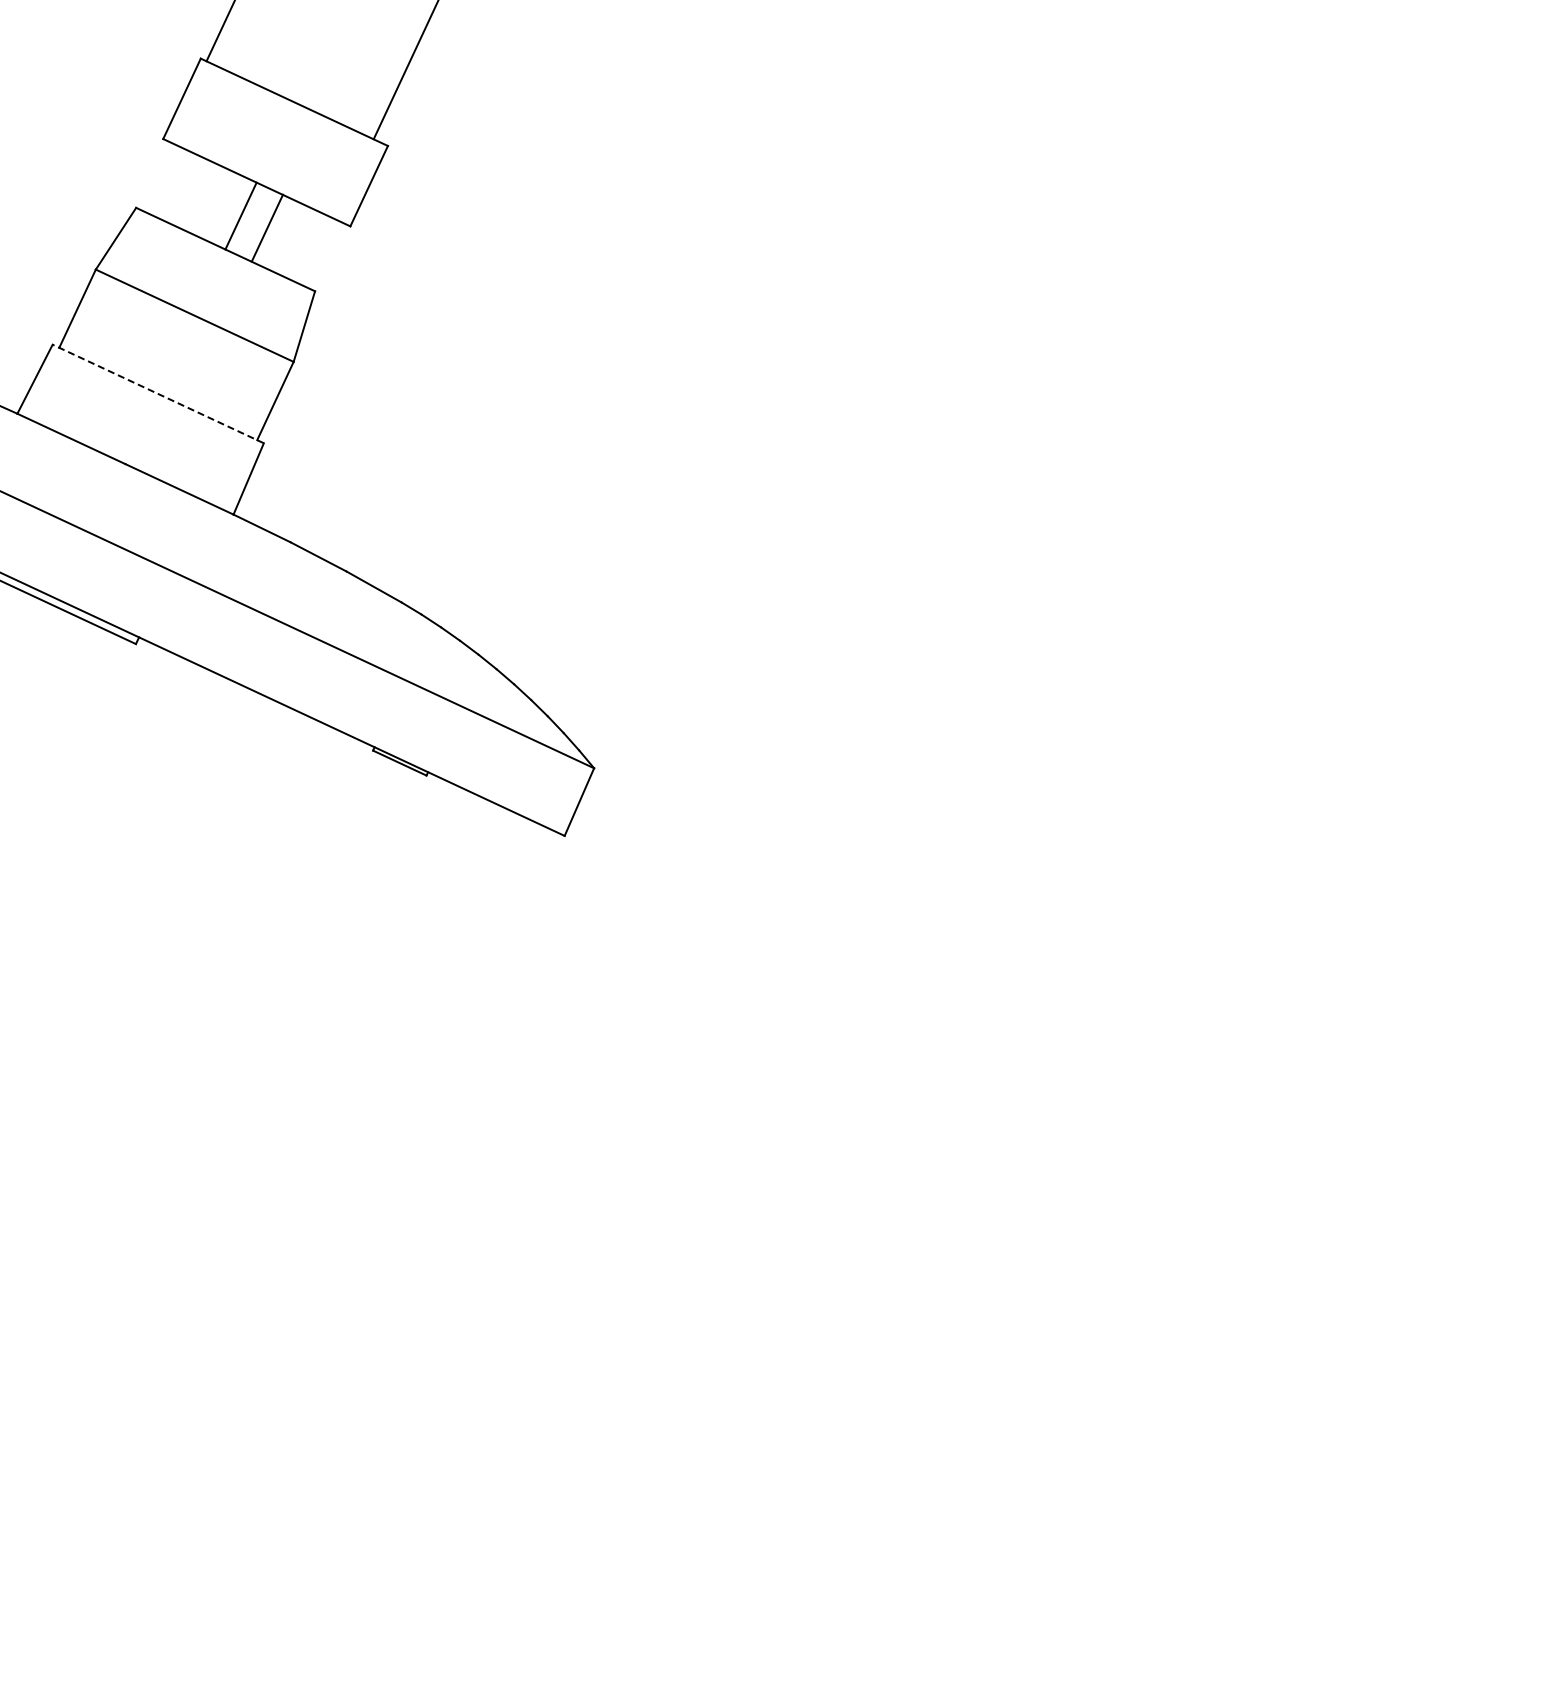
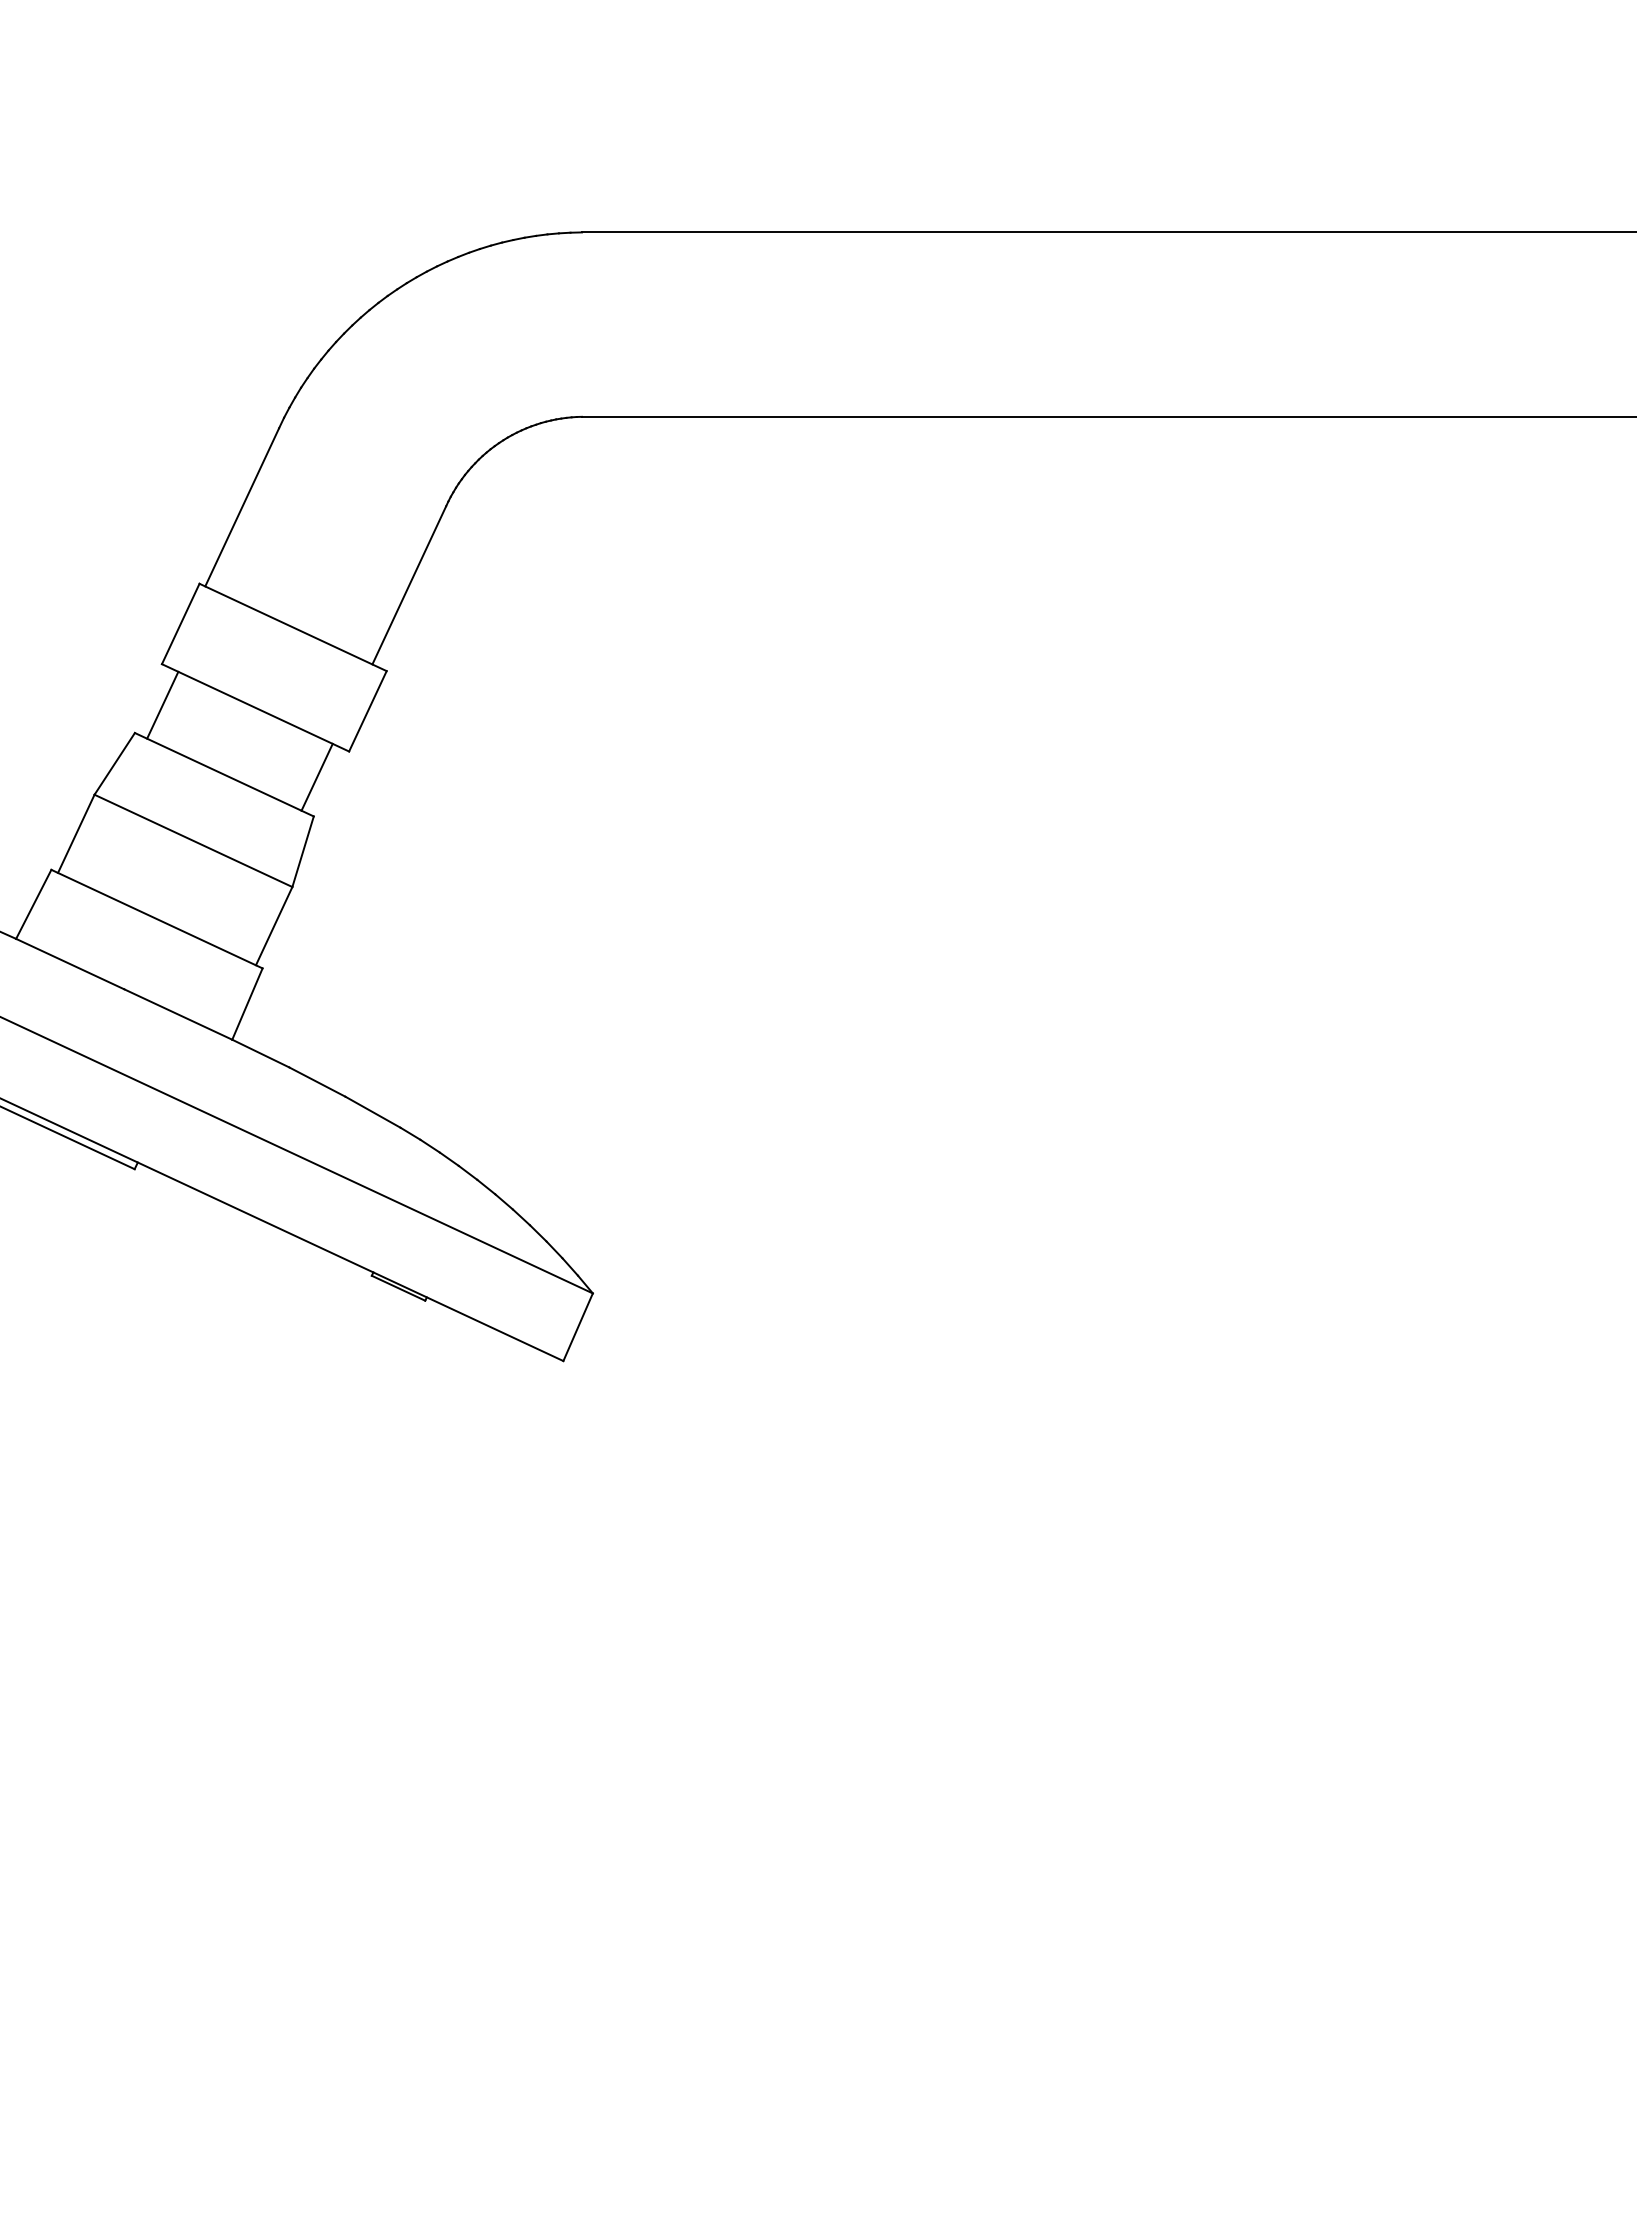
line: (240, 215) -> (162, 704), moved
line: (266, 227) -> (316, 776), moved
line: (158, 394) -> (157, 919), dashed -> solid

